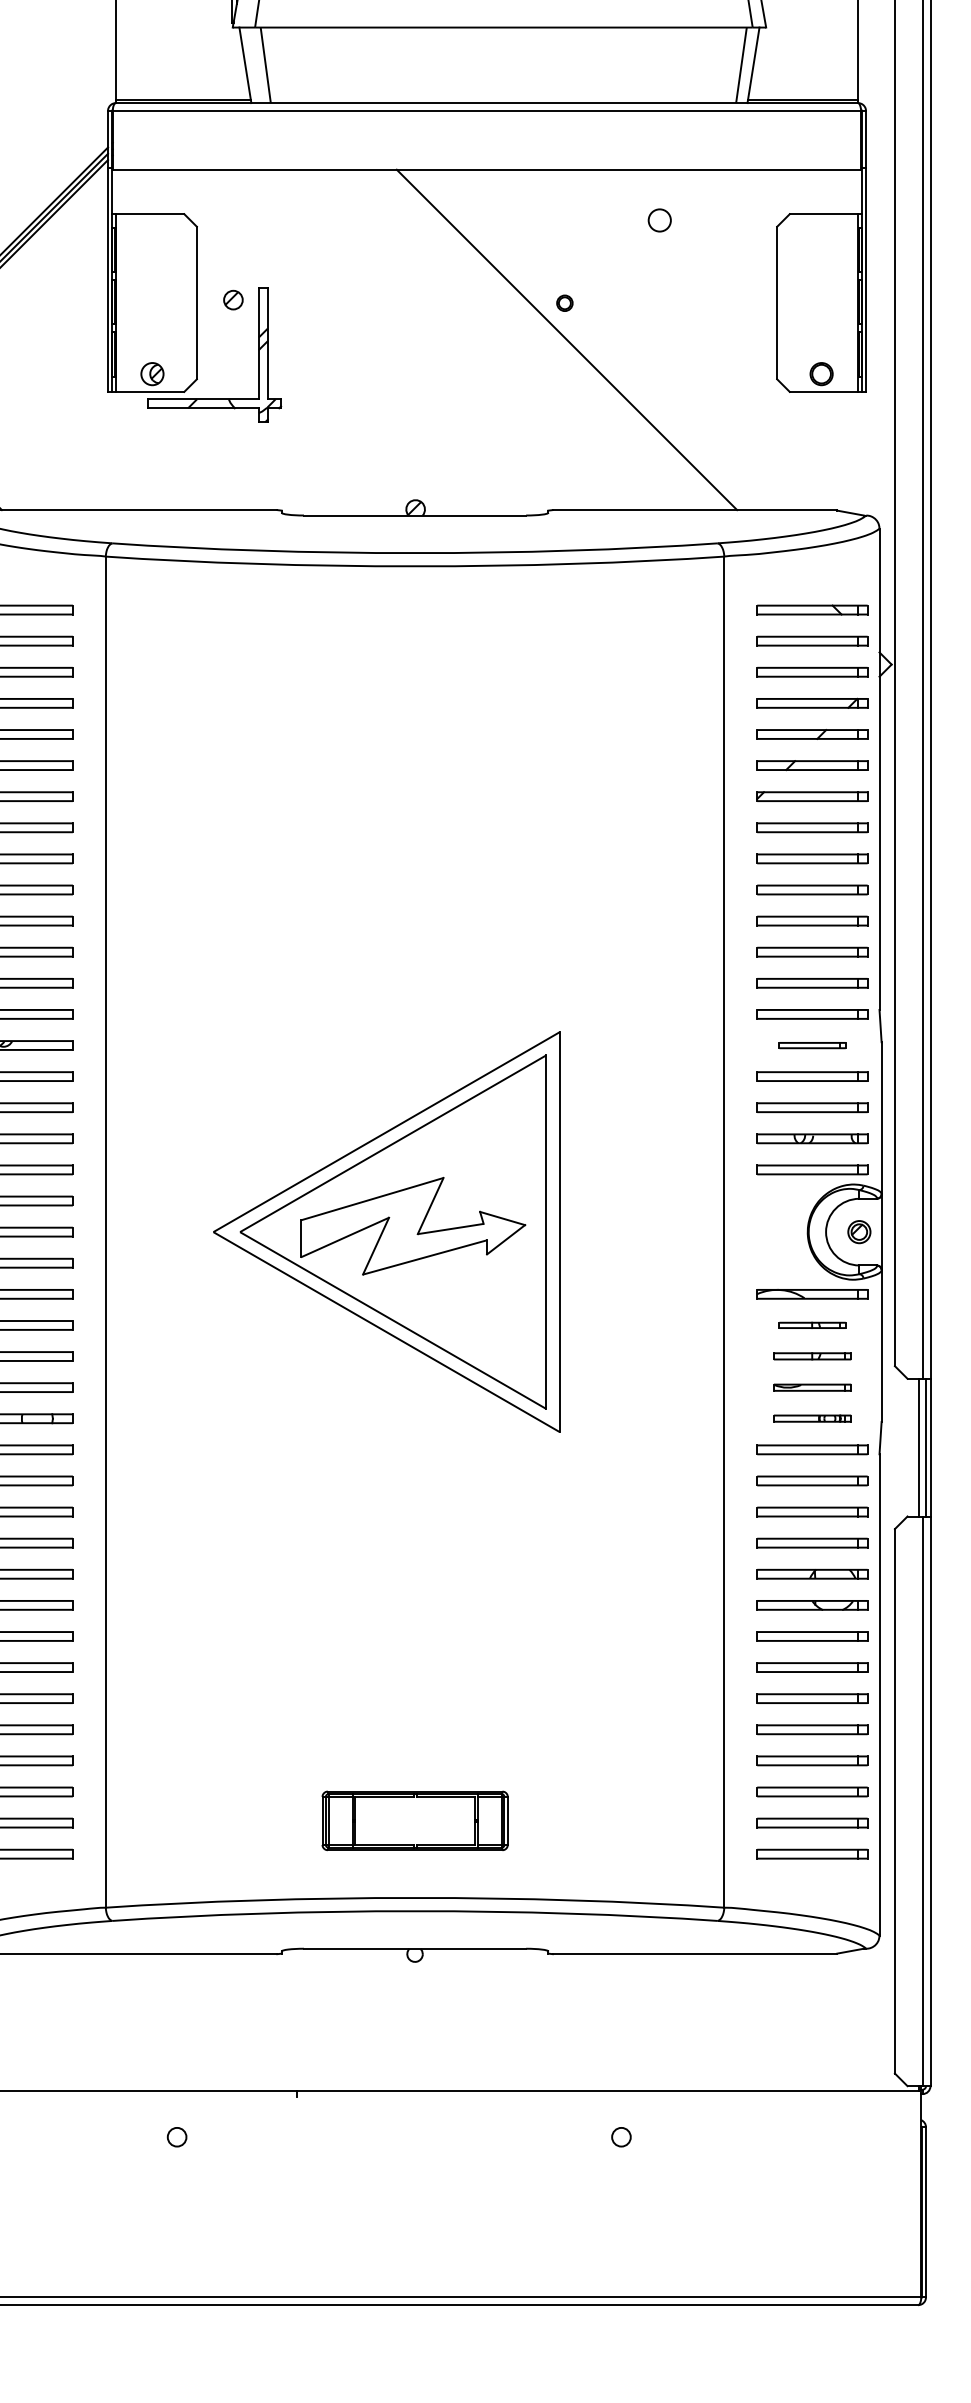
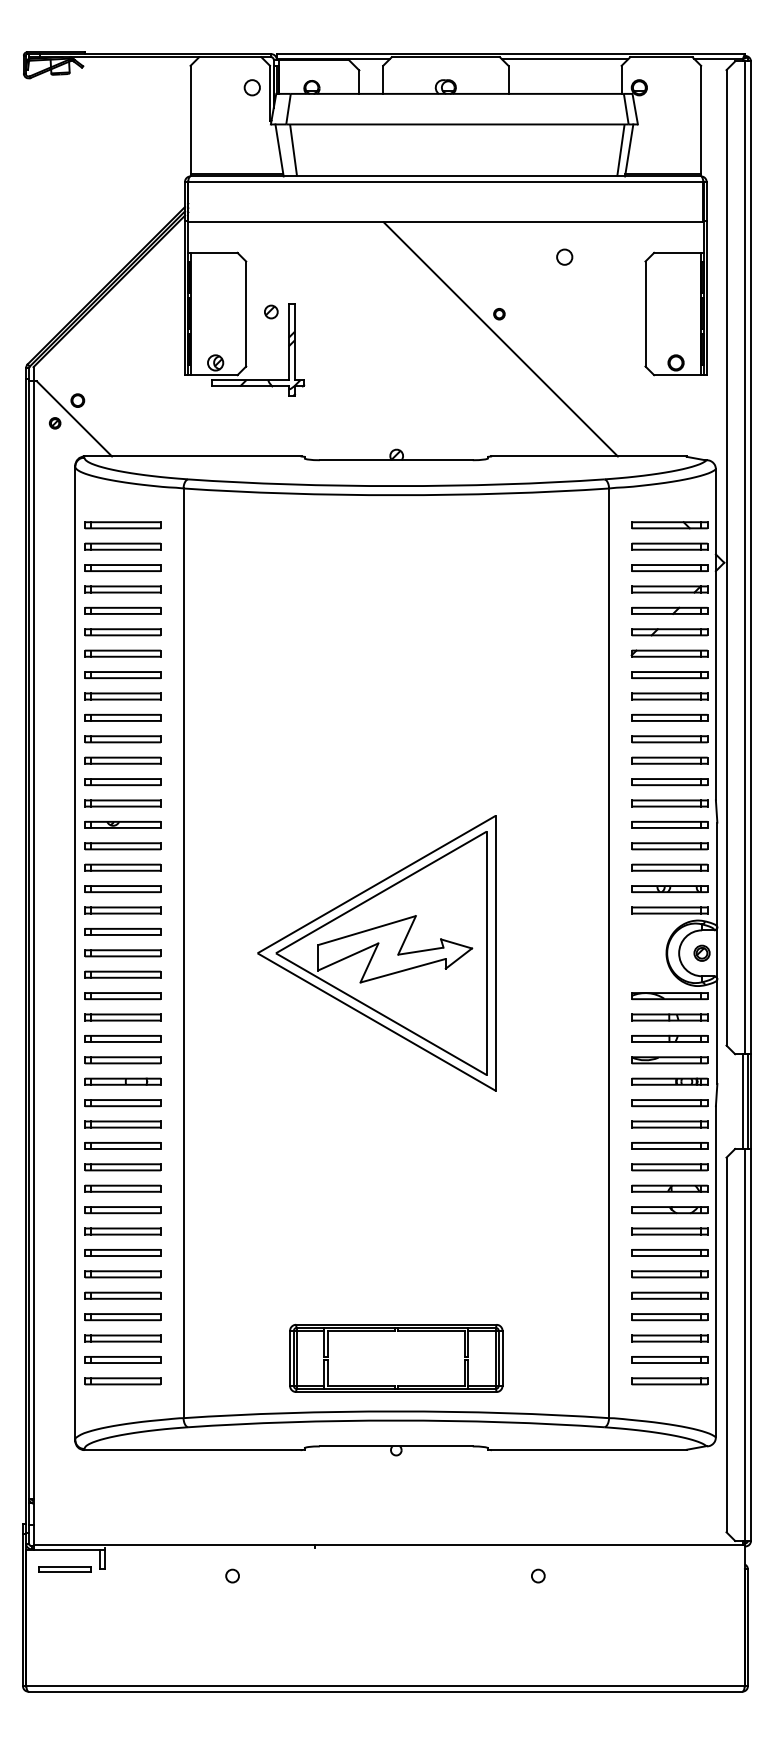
part: (812, 1044) -> (669, 824), size x1.67
part: (812, 1325) -> (669, 1017), size x1.67
part: (812, 1355) -> (669, 1038), size x1.43
part: (812, 1387) -> (669, 1060), size x1.43
part: (812, 1418) -> (669, 1081), size x1.43
part: (415, 1820) -> (396, 1358), size x1.67

